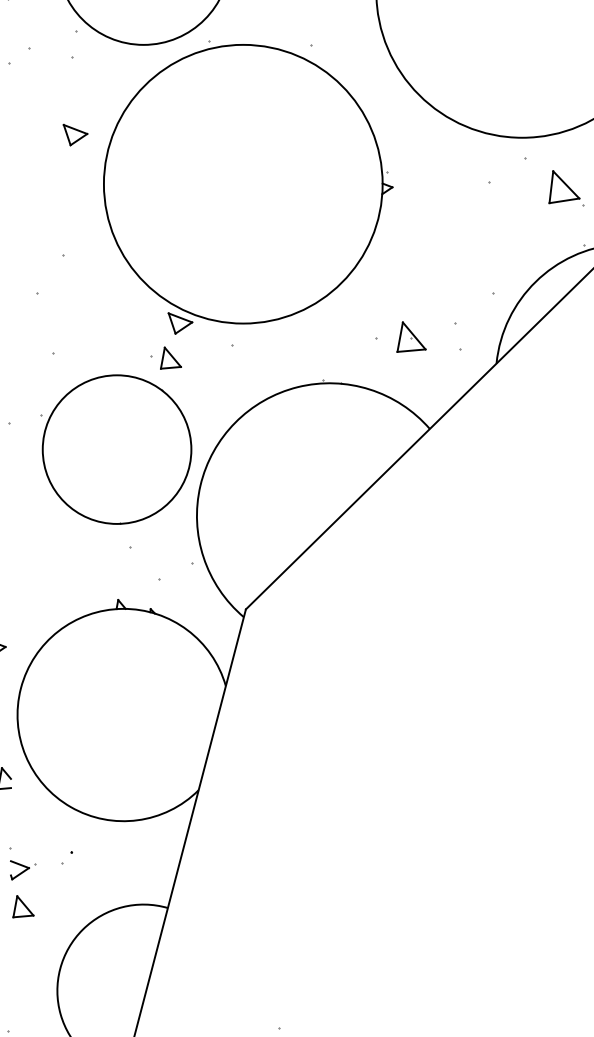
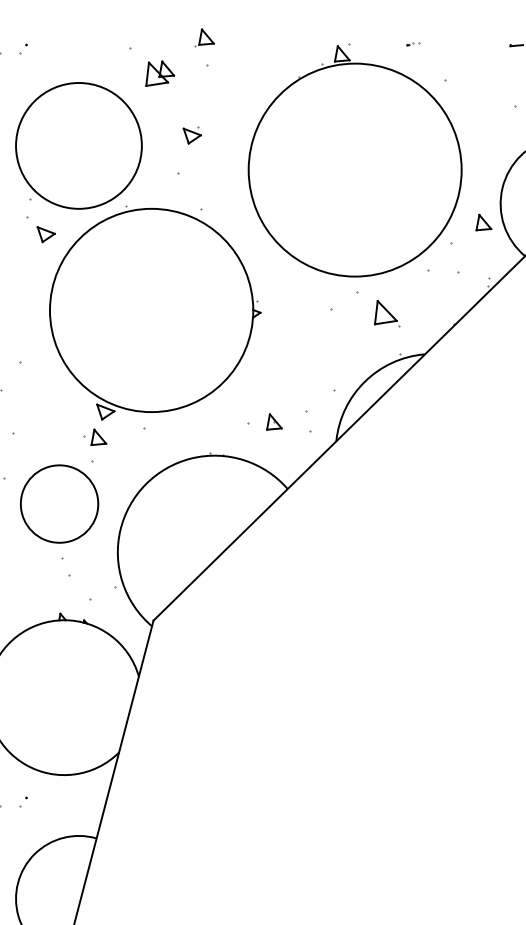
part: (74, 134) -> (45, 234), moved
part: (411, 336) -> (274, 421), size x0.71
circle: (116, 448) -> (59, 503), size x0.71

